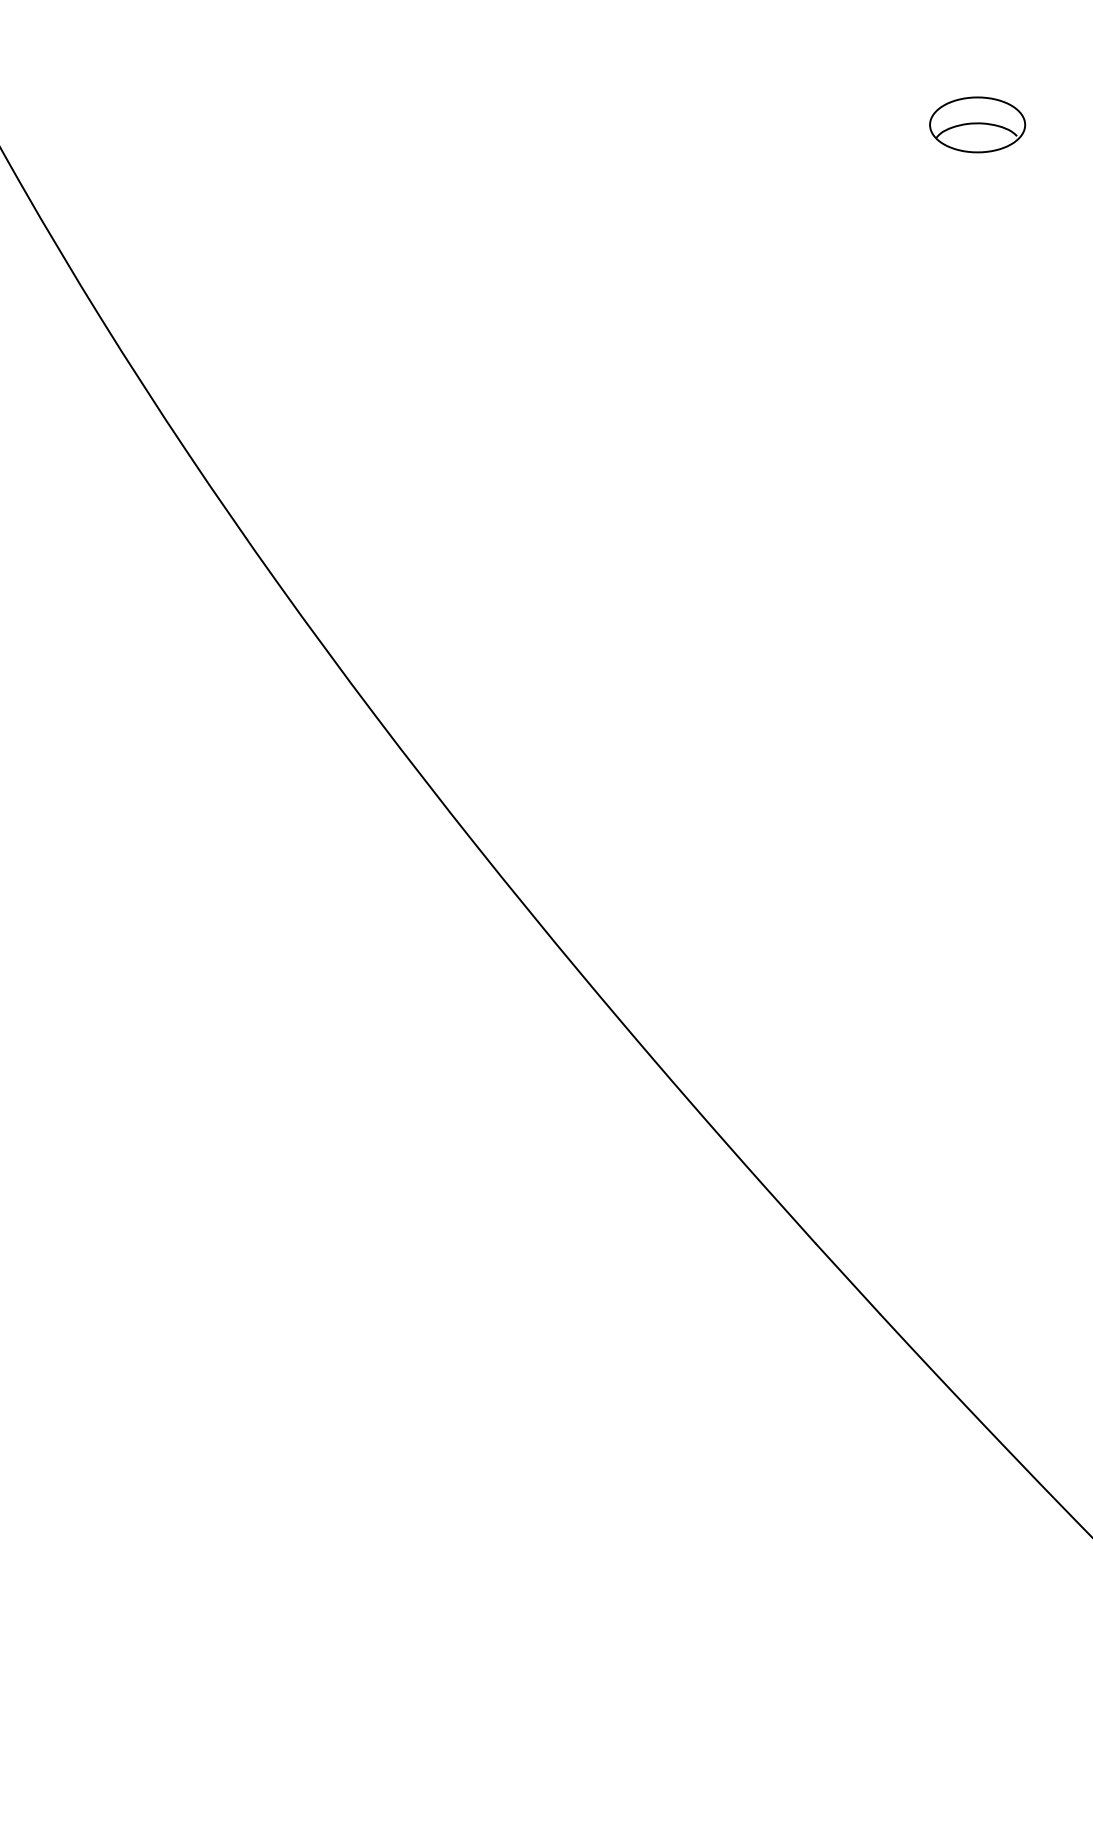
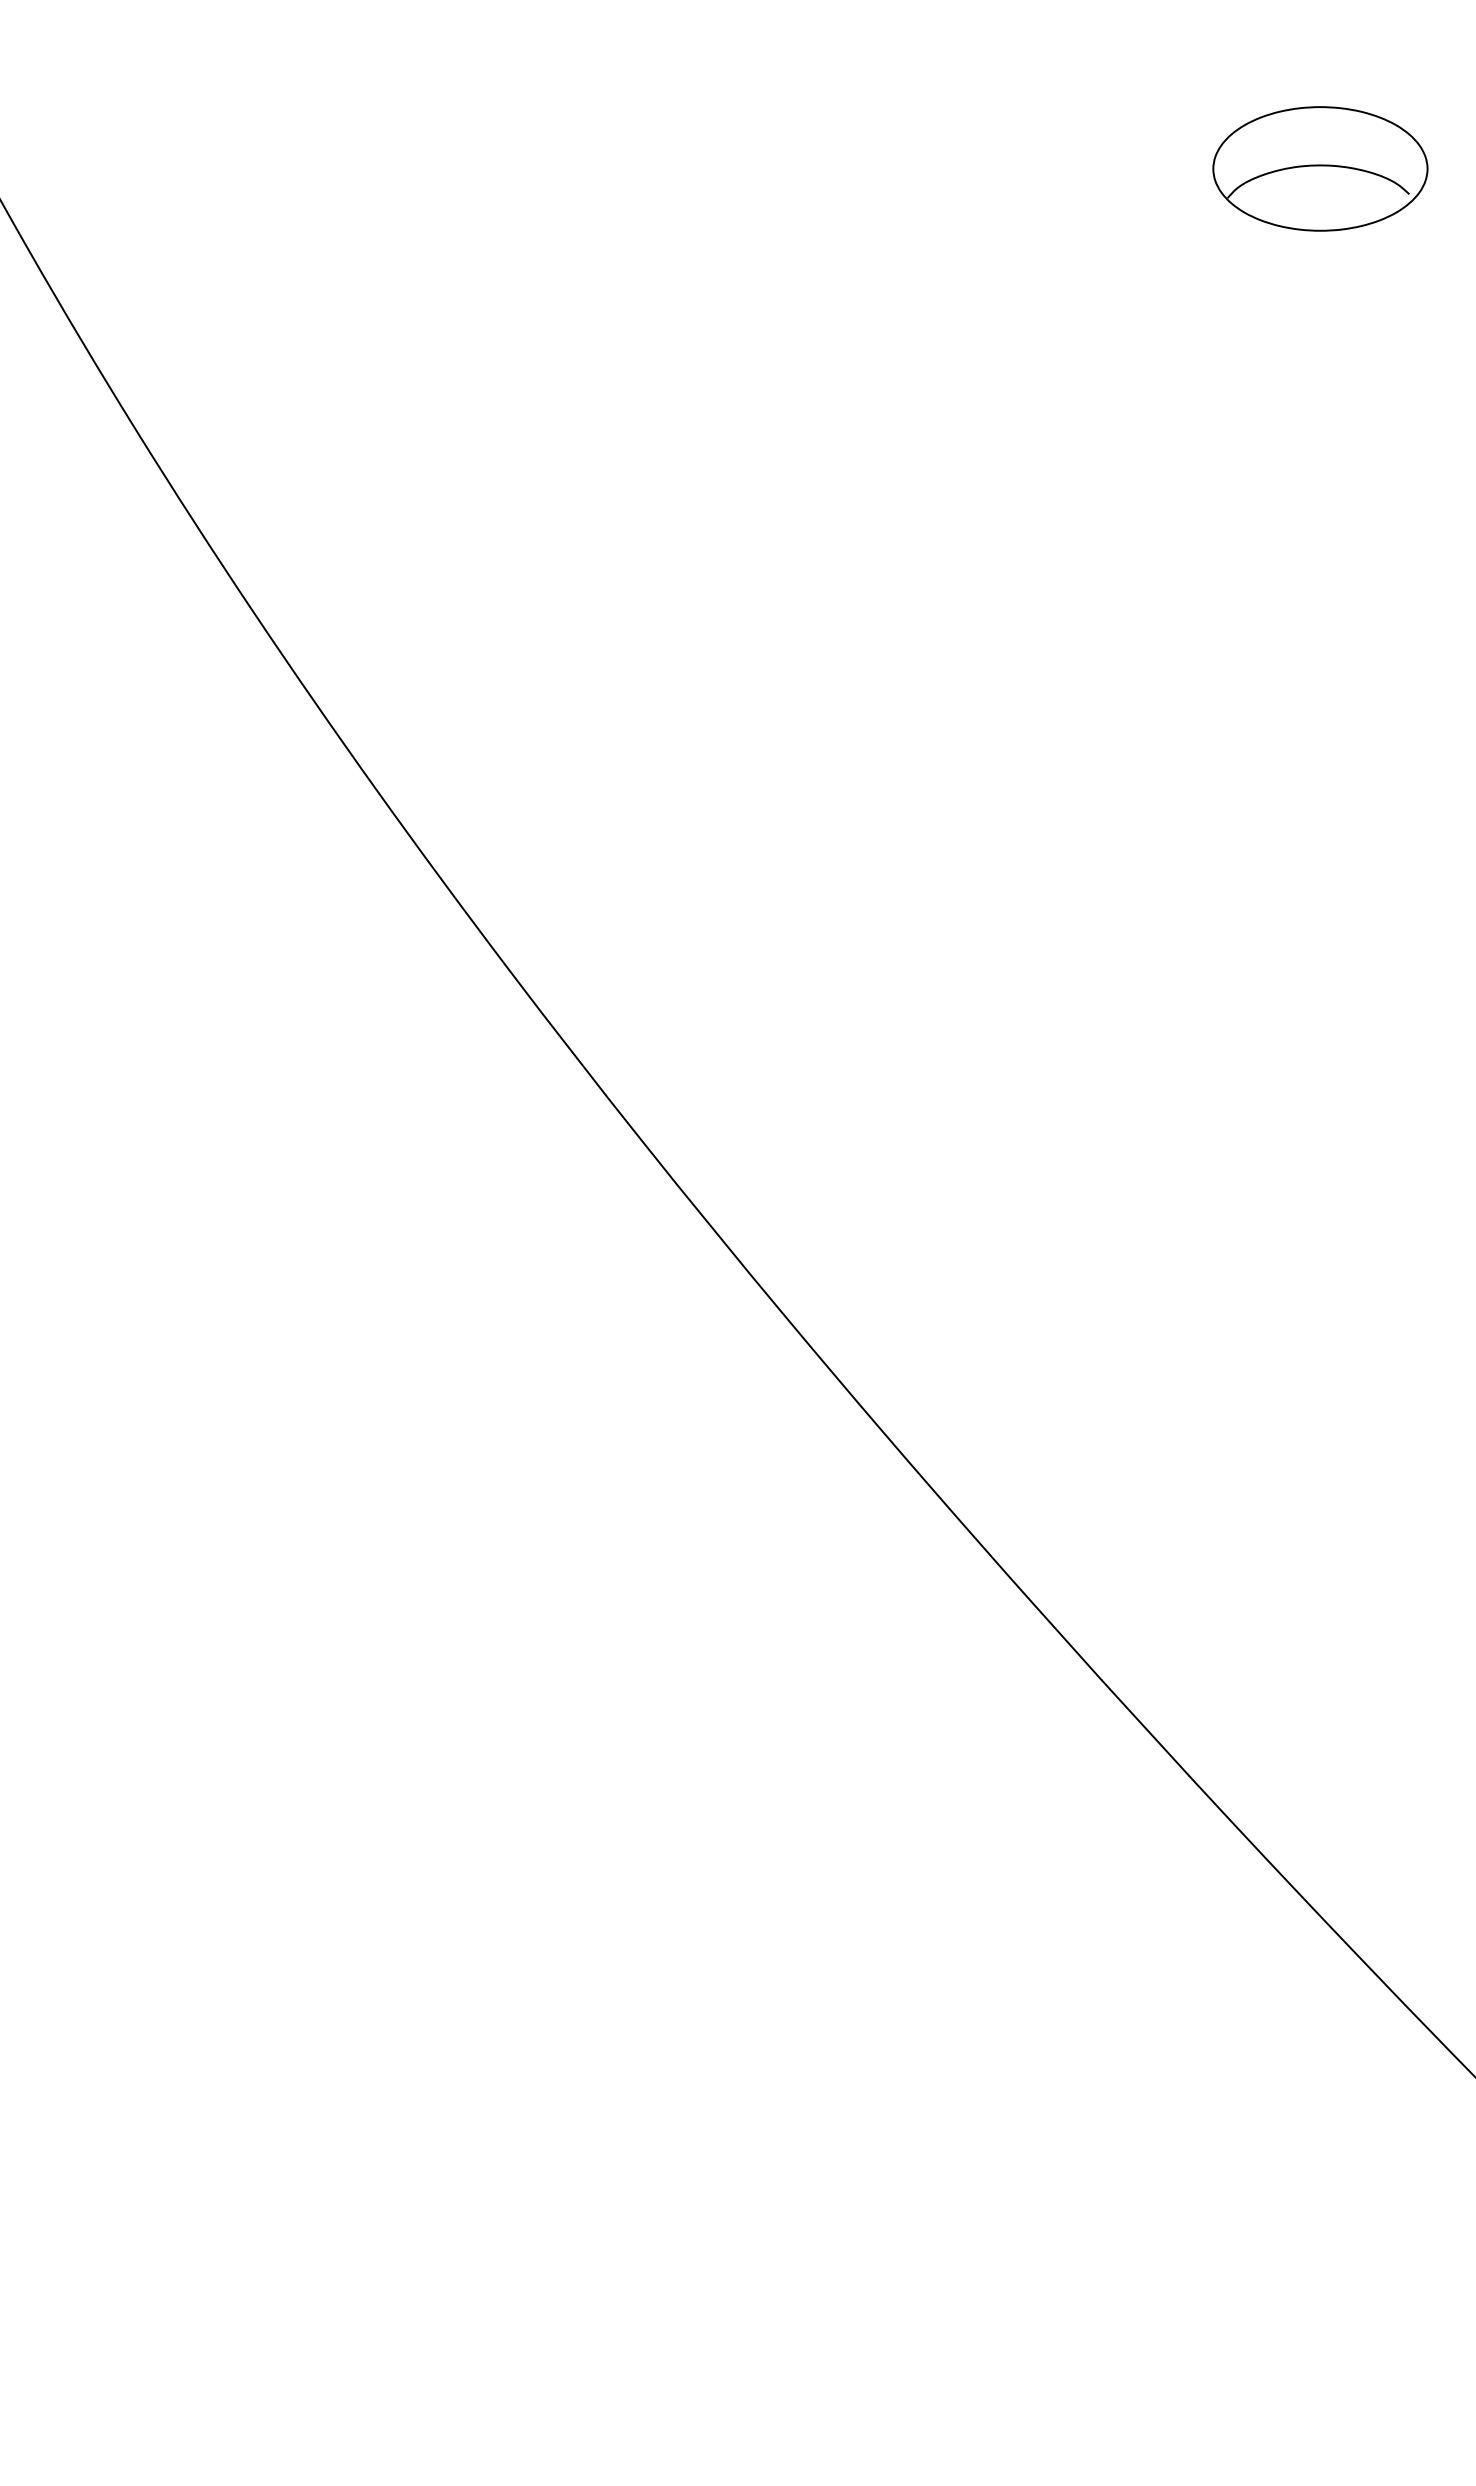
part: (977, 124) -> (1320, 168), size x1.67

